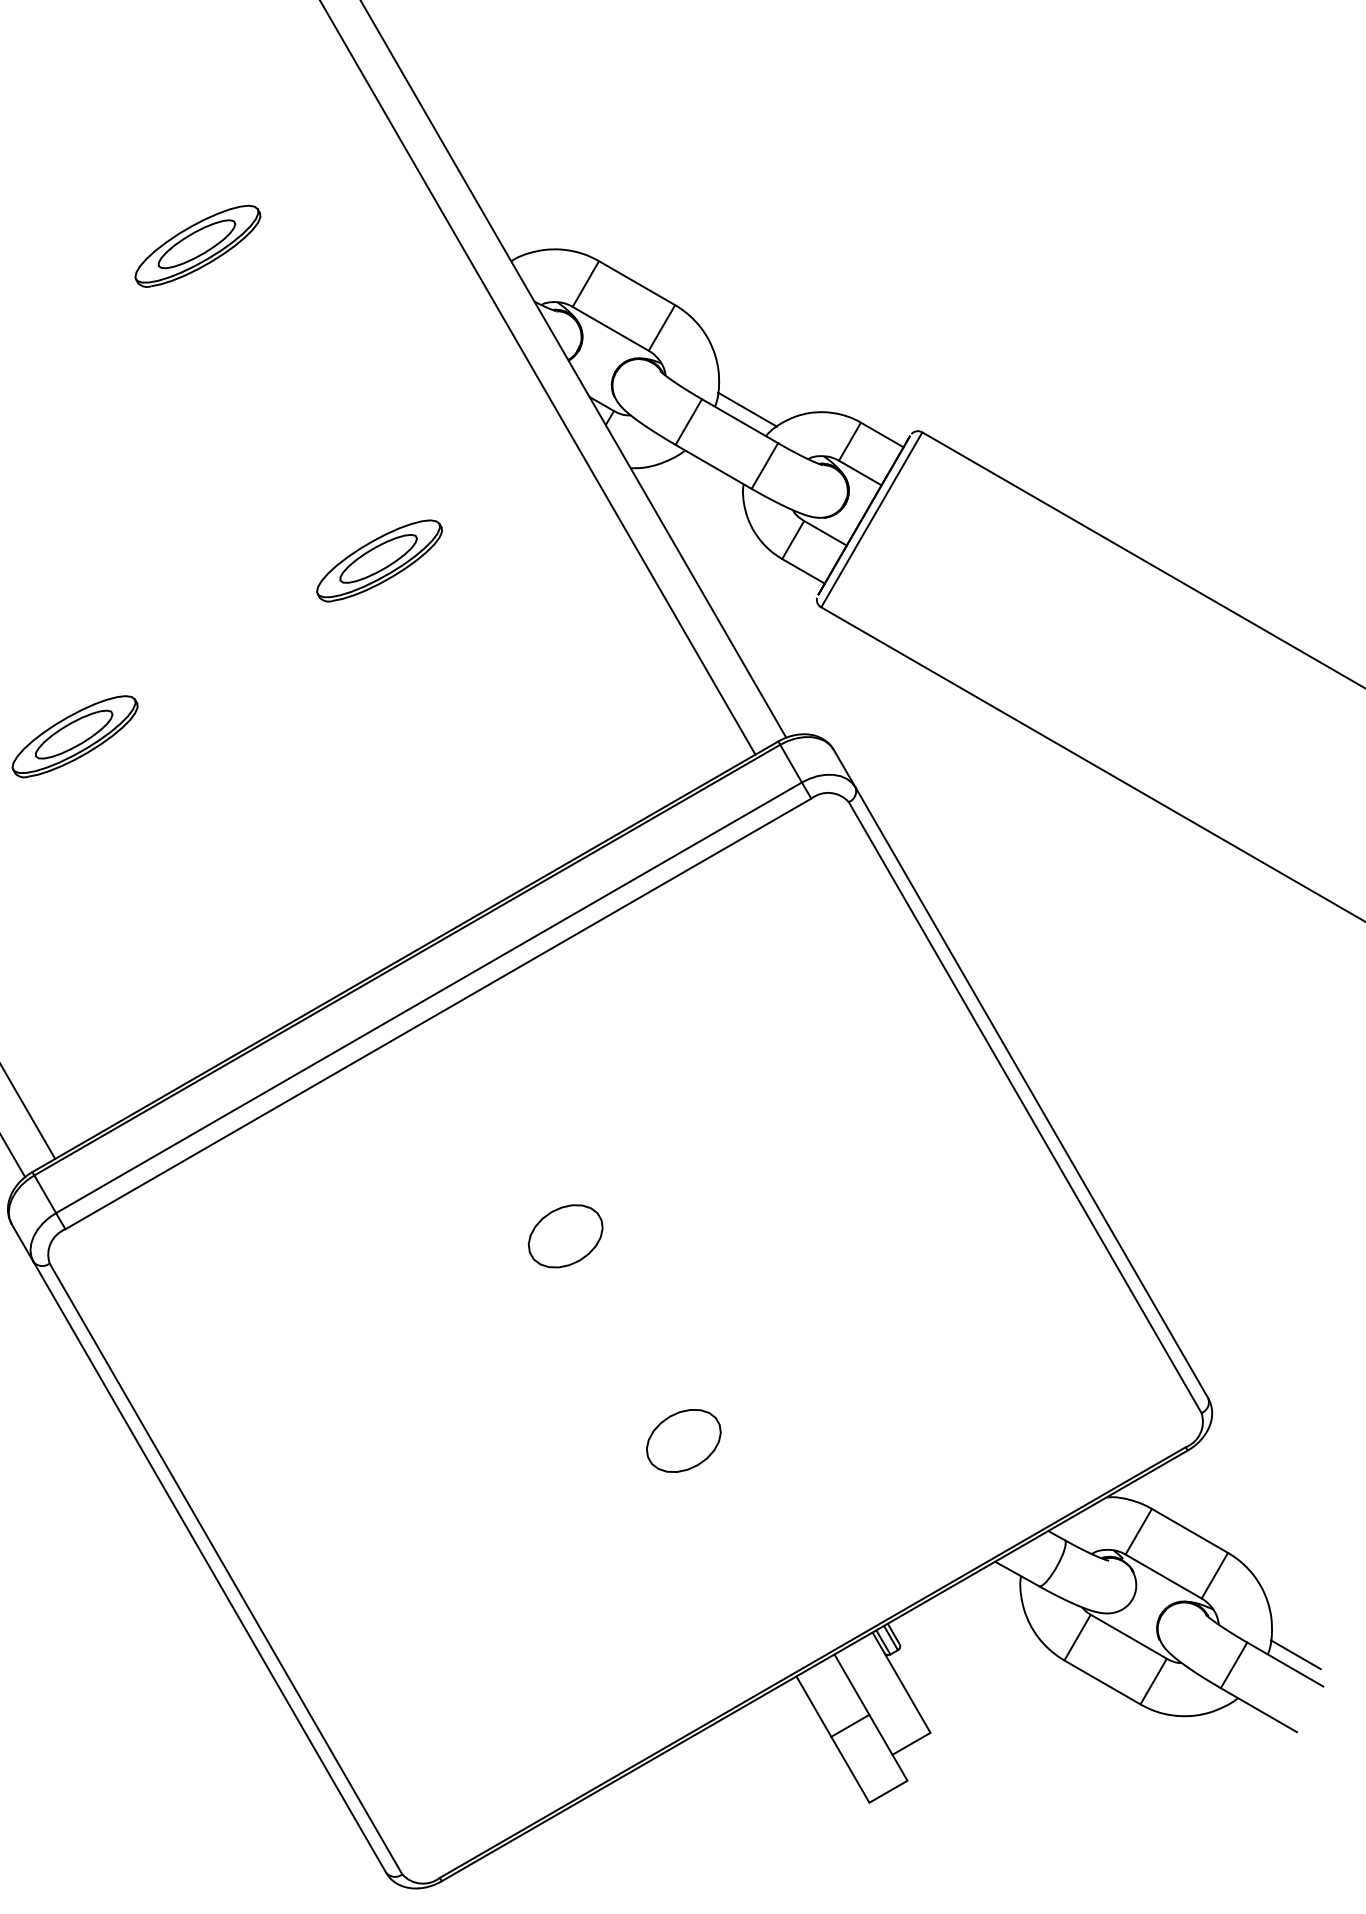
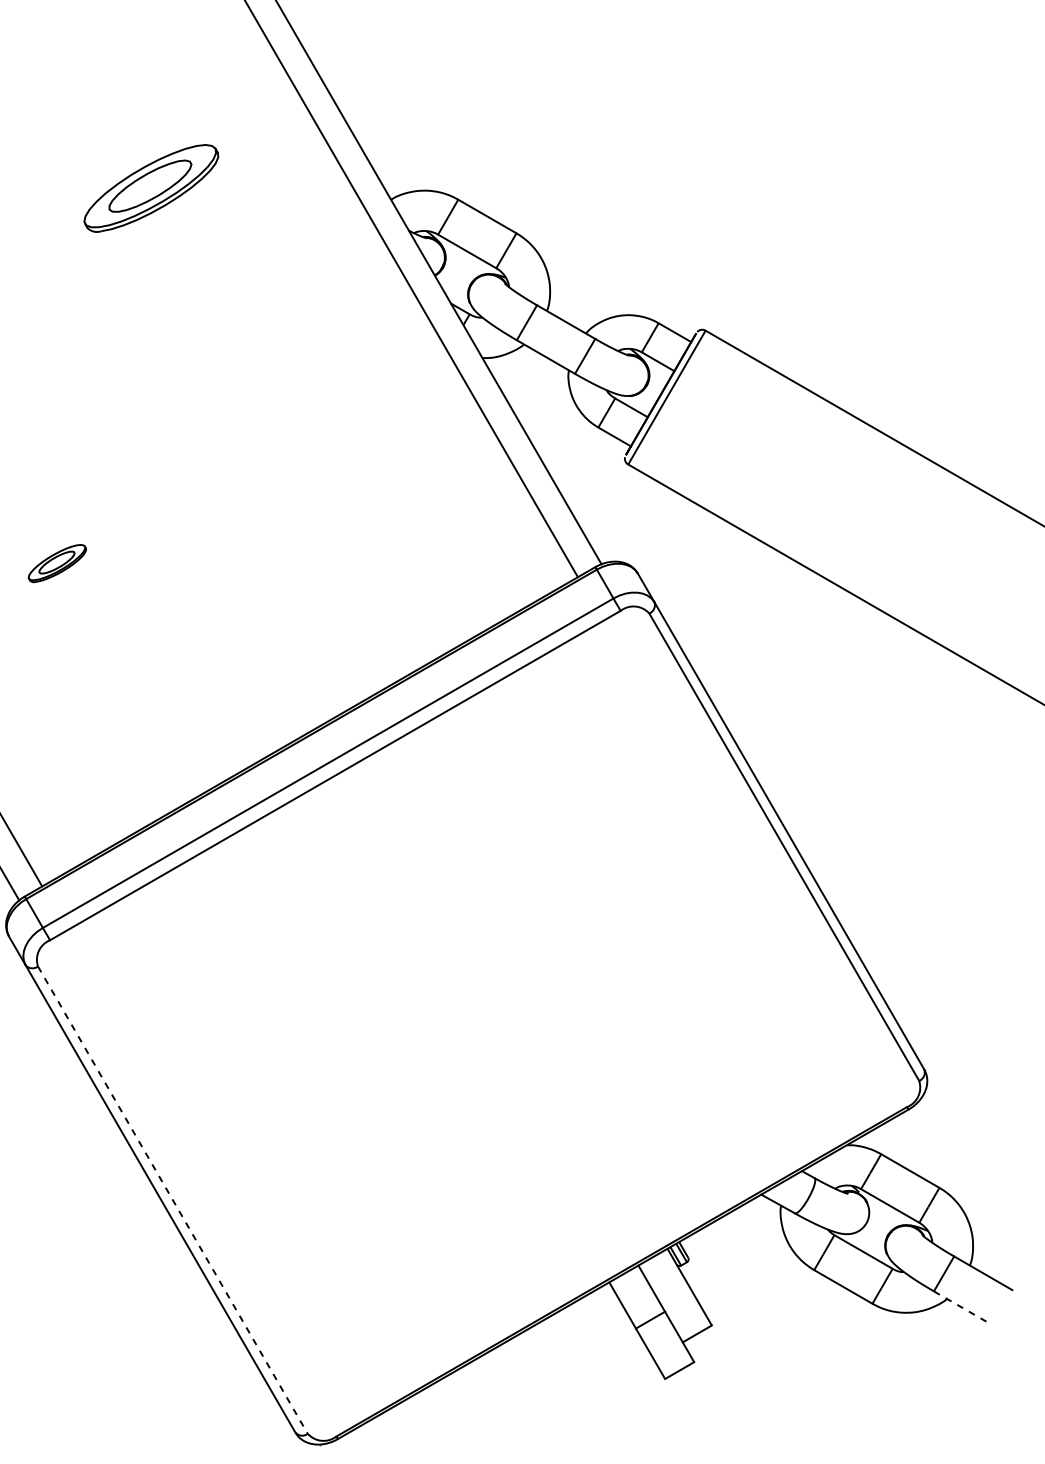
part: (197, 245) -> (151, 187), size x1.4
line: (747, 409) -> (571, 313), removed
part: (379, 560) -> (290, 428), removed
part: (74, 736) -> (56, 563), size x0.6
part: (565, 1236) -> (432, 945), removed
part: (683, 1440) -> (522, 1101), removed
line: (226, 1568) -> (173, 1199), solid -> dashed
line: (1295, 1654) -> (991, 1265), removed
line: (1258, 1710) -> (962, 1308), solid -> dashed

